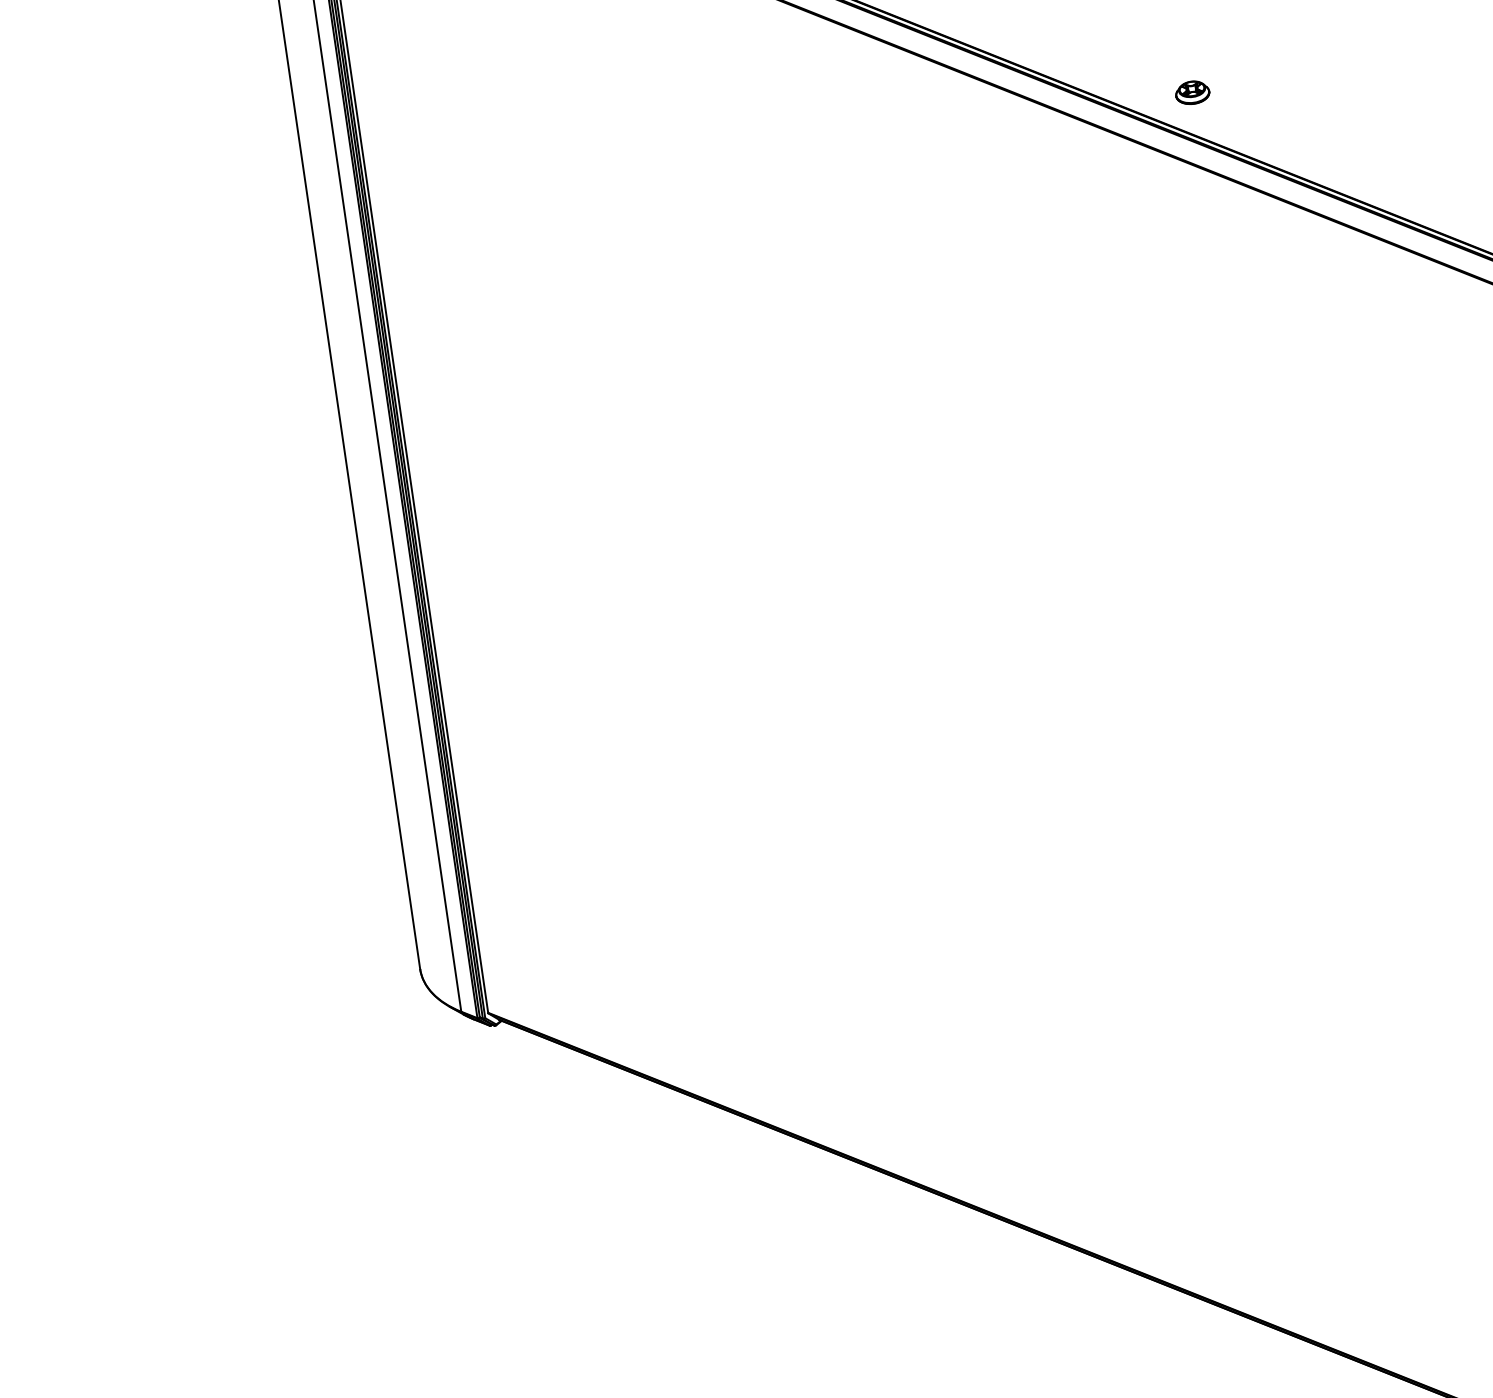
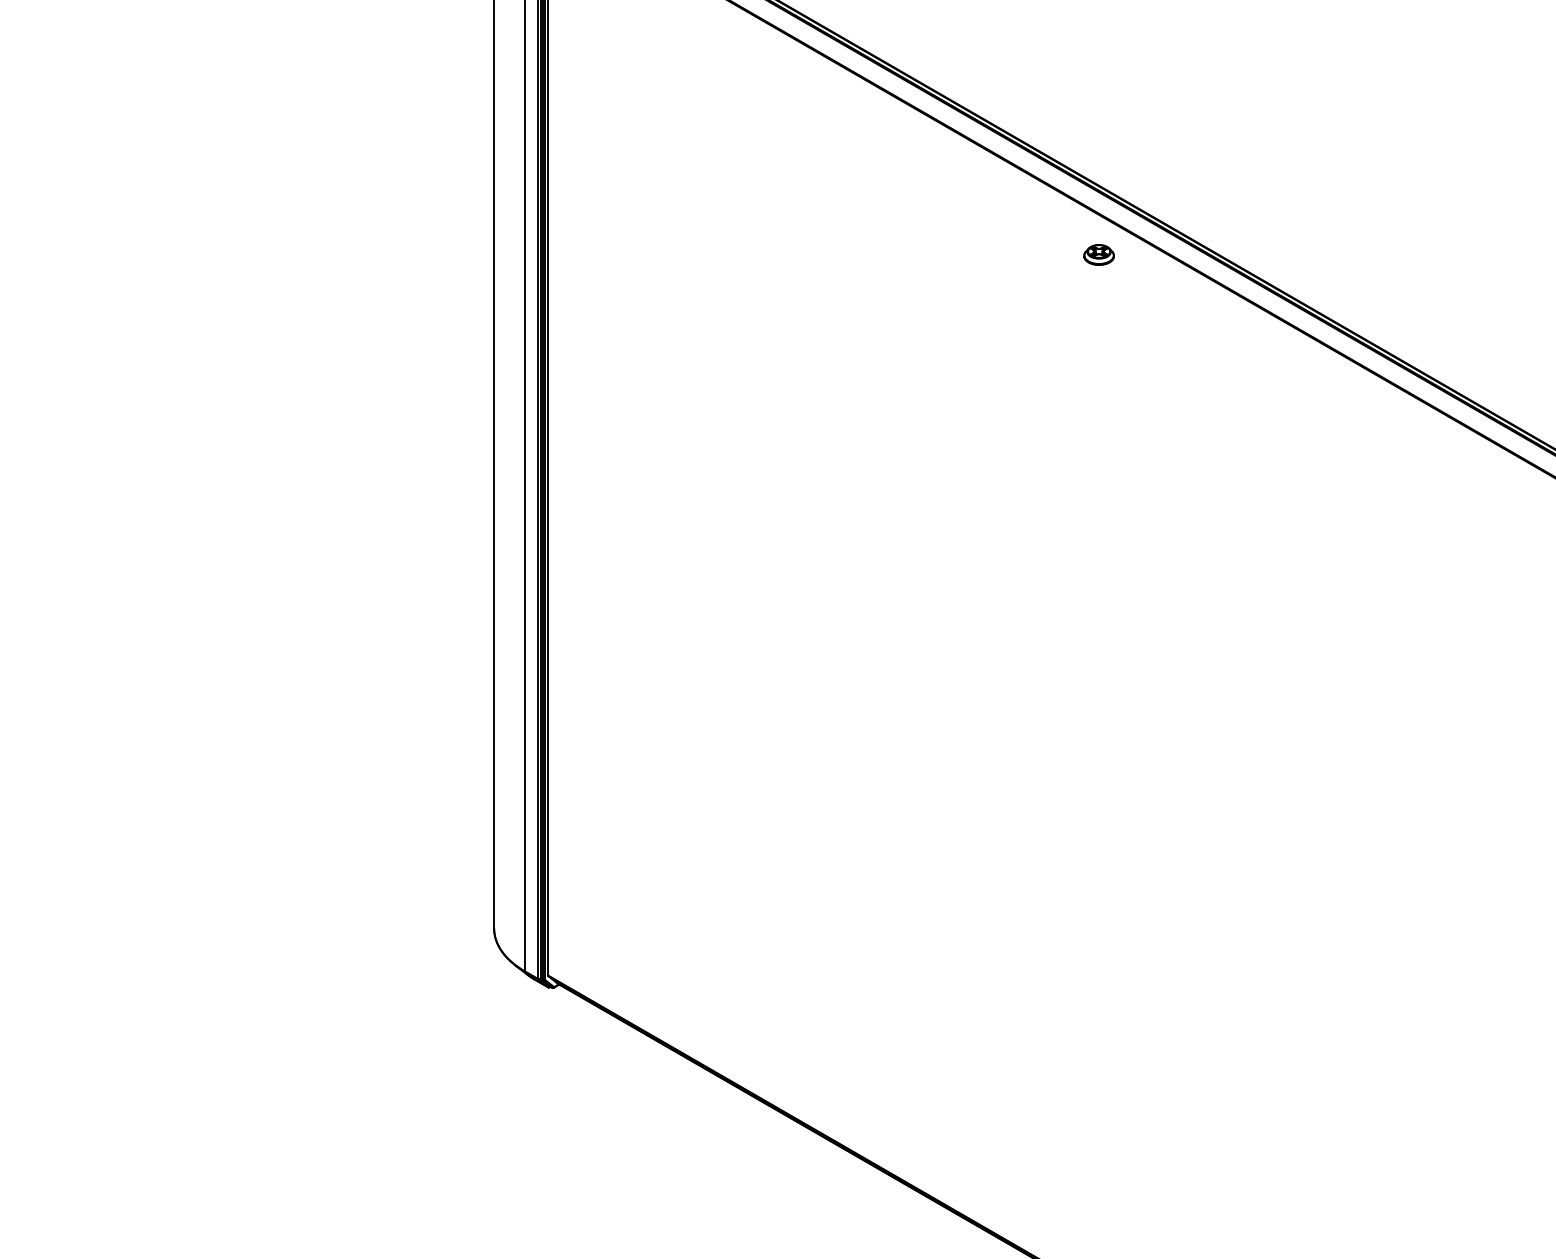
part: (1191, 92) -> (1098, 254), moved

